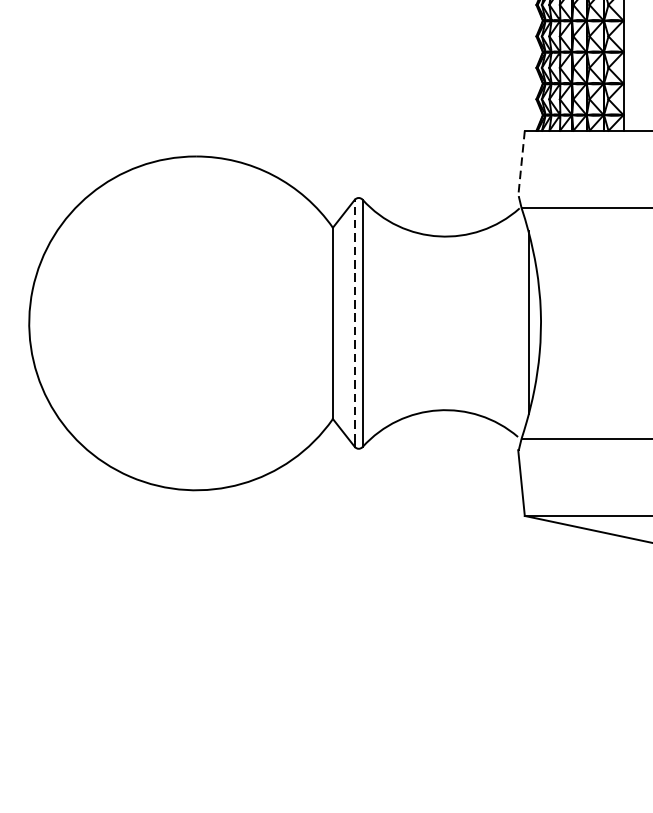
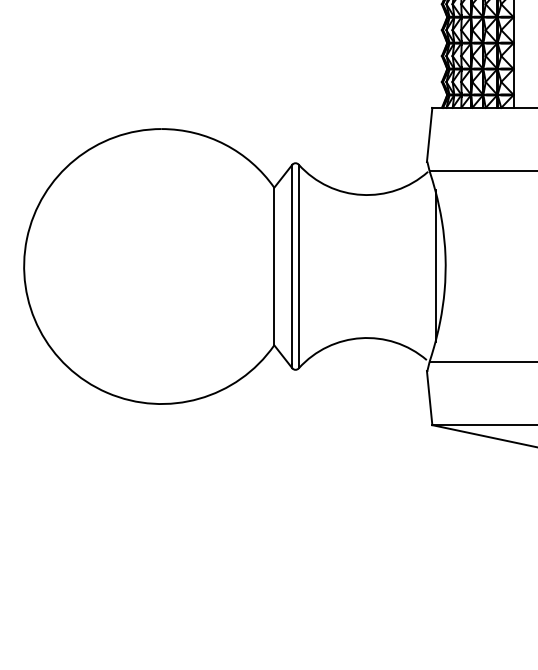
line: (521, 164) -> (429, 135), dashed -> solid
line: (355, 320) -> (292, 264), dashed -> solid

